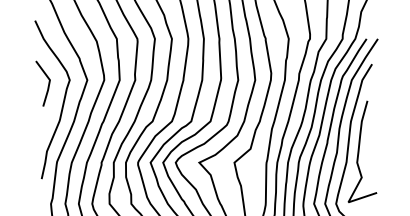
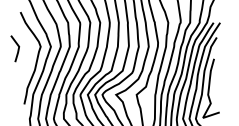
line: (47, 84) -> (17, 49), moved

